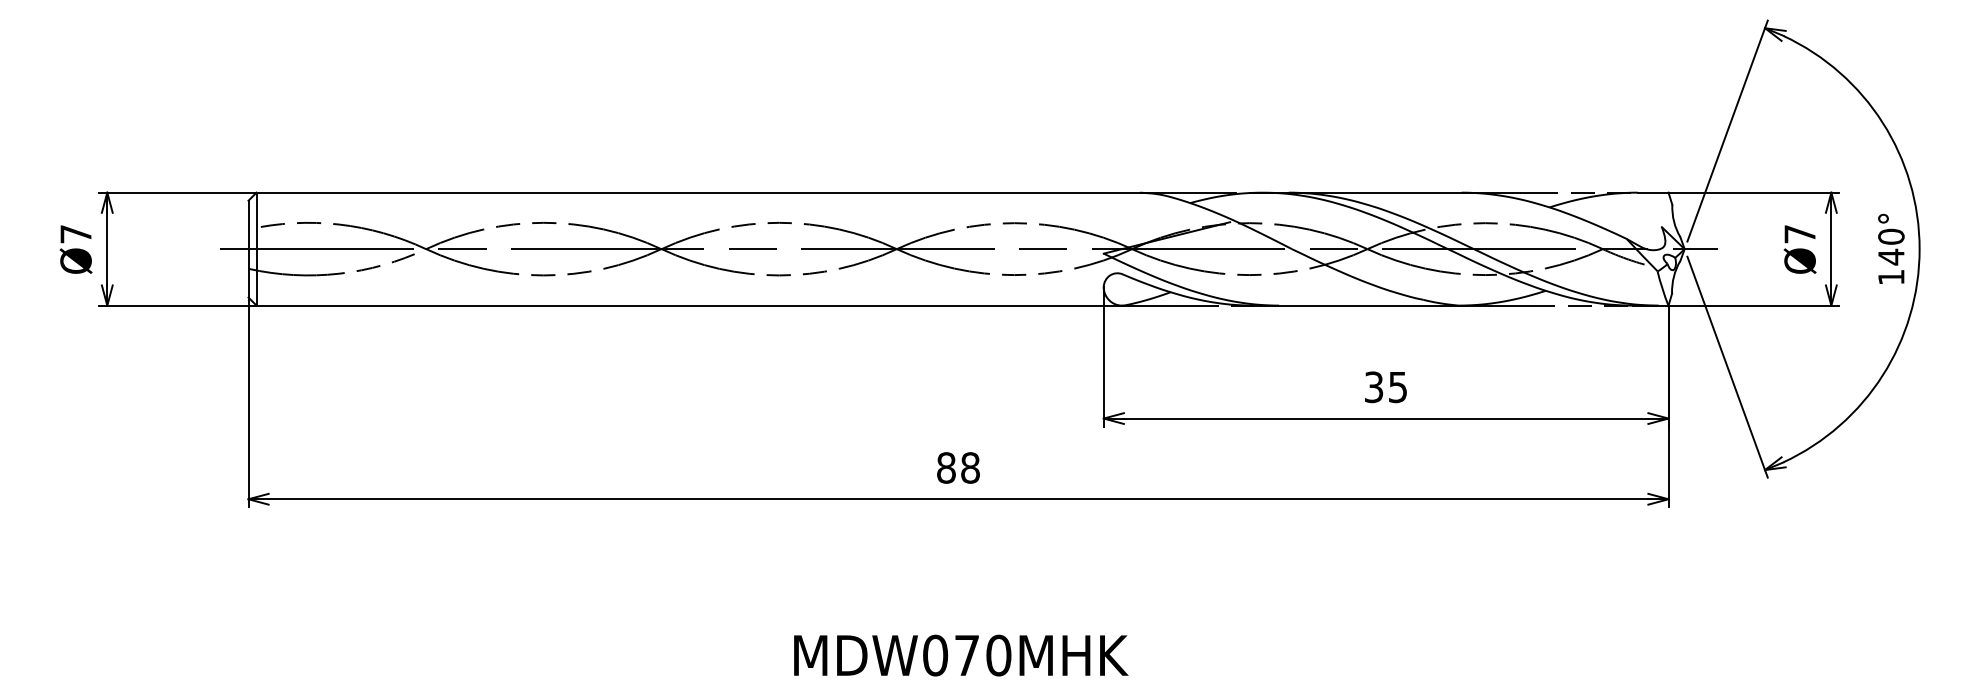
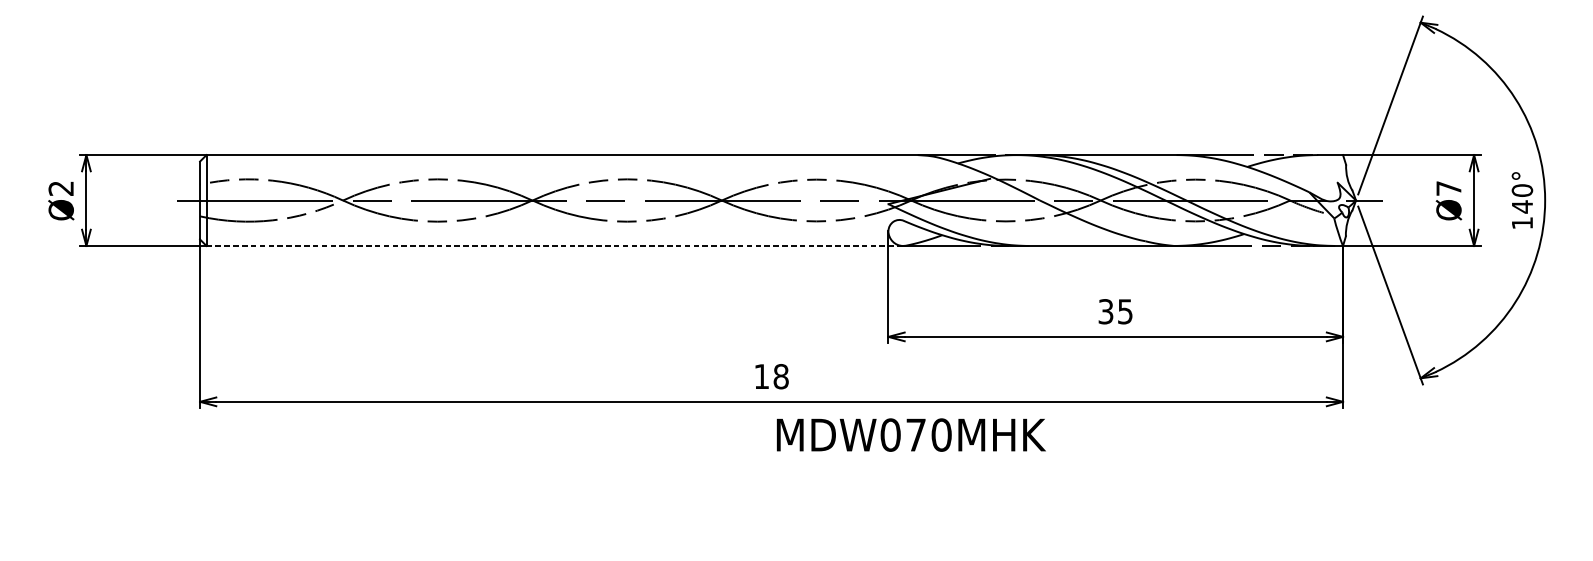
text: (75, 234) -> (60, 188), Ø7 -> Ø2
line: (689, 305) -> (555, 245), solid -> dashed
text: (946, 467) -> (761, 376), 88 -> 18
text: (961, 655) -> (911, 435), moved

